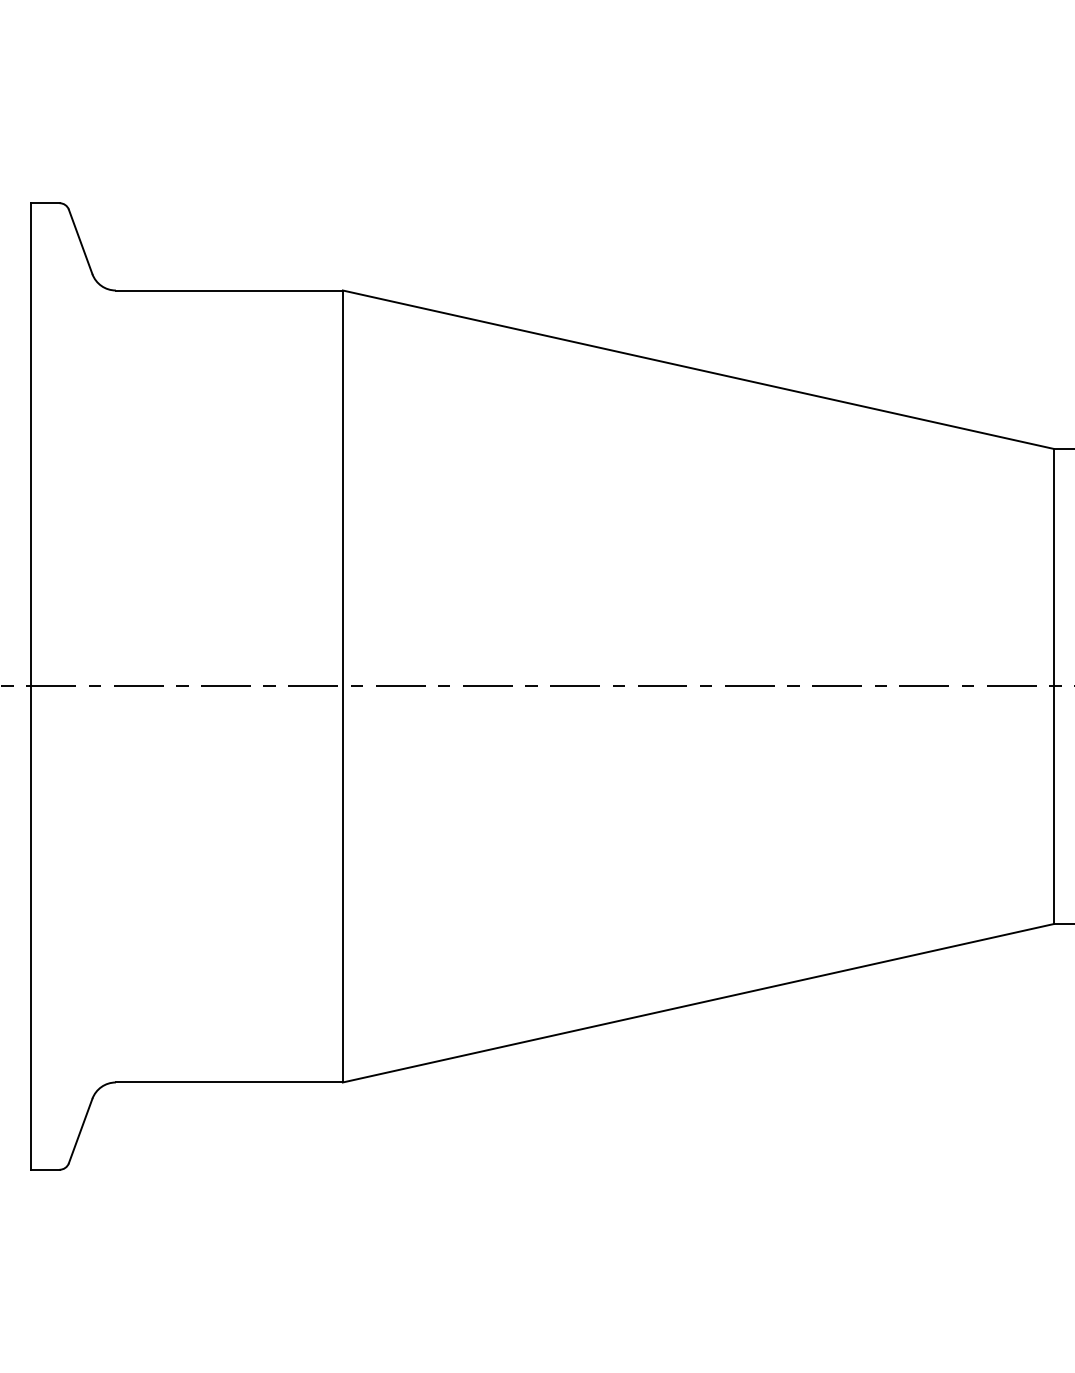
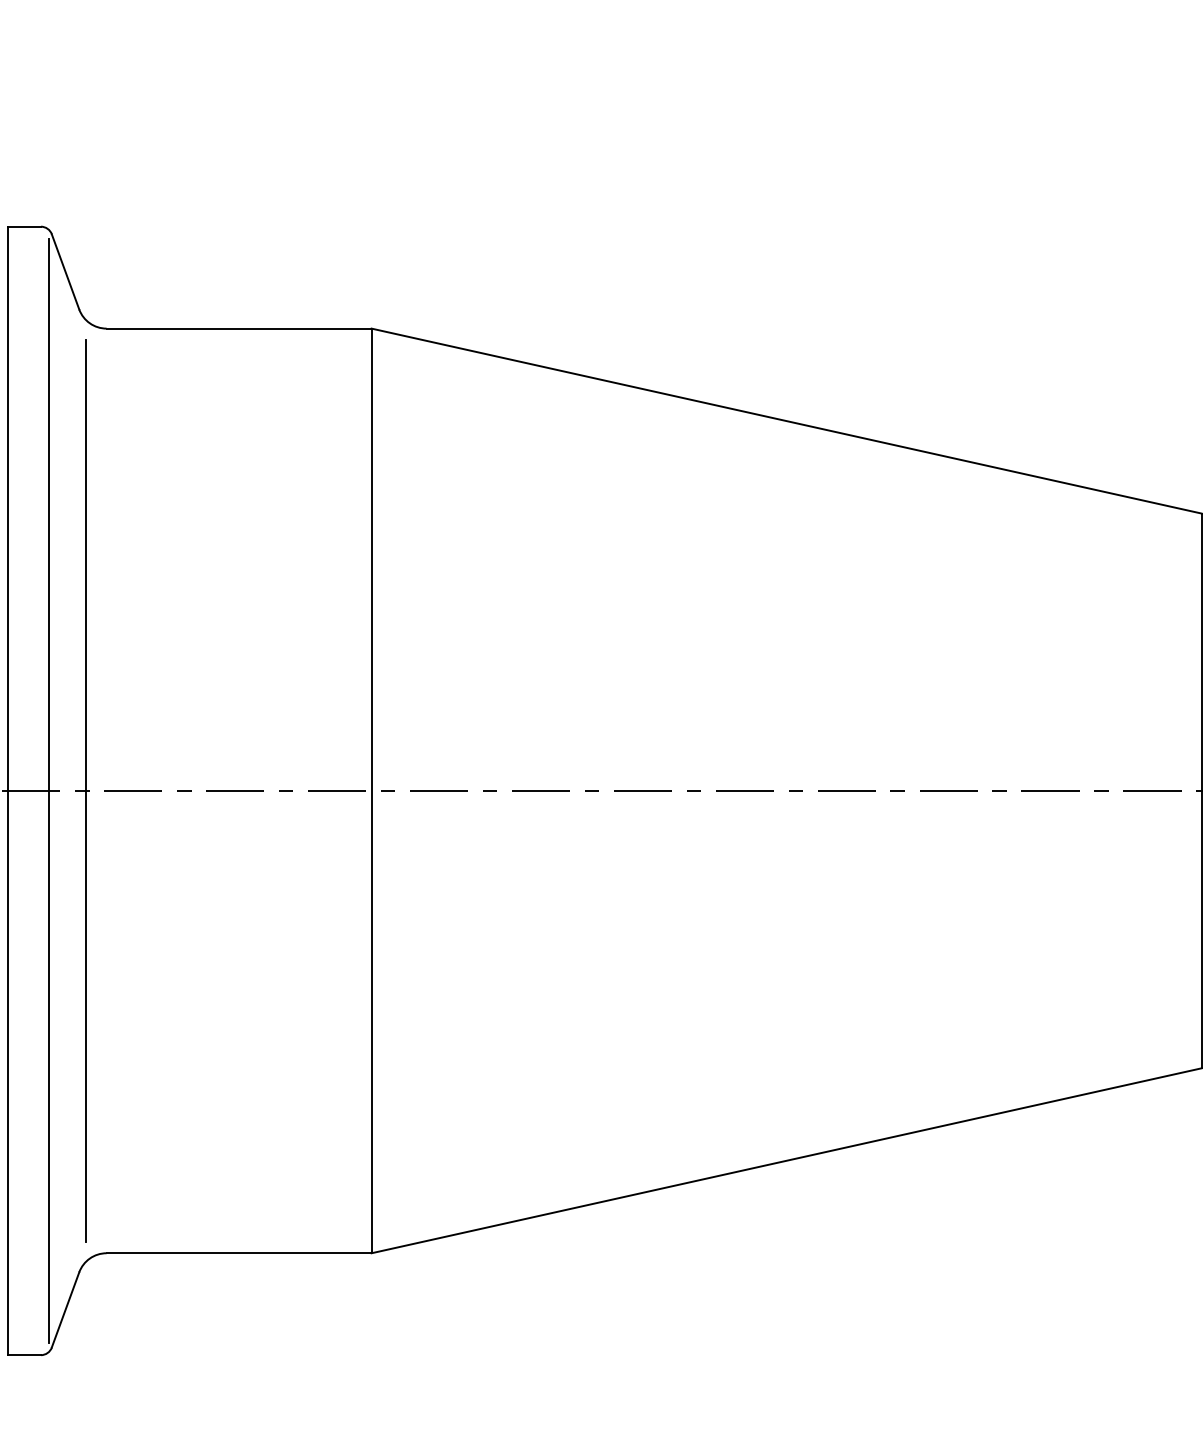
line: (66, 686) -> (49, 790), added
line: (98, 686) -> (86, 790), added

